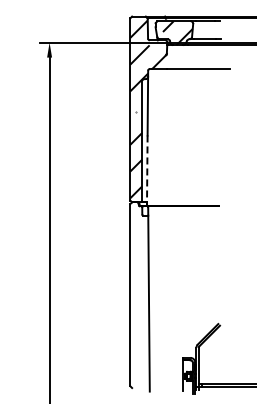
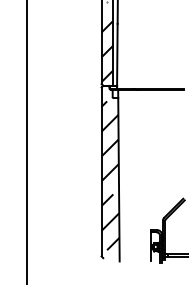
line: (147, 169) -> (117, 55), dashed -> solid
hatch: (139, 299) -> (110, 176), added

